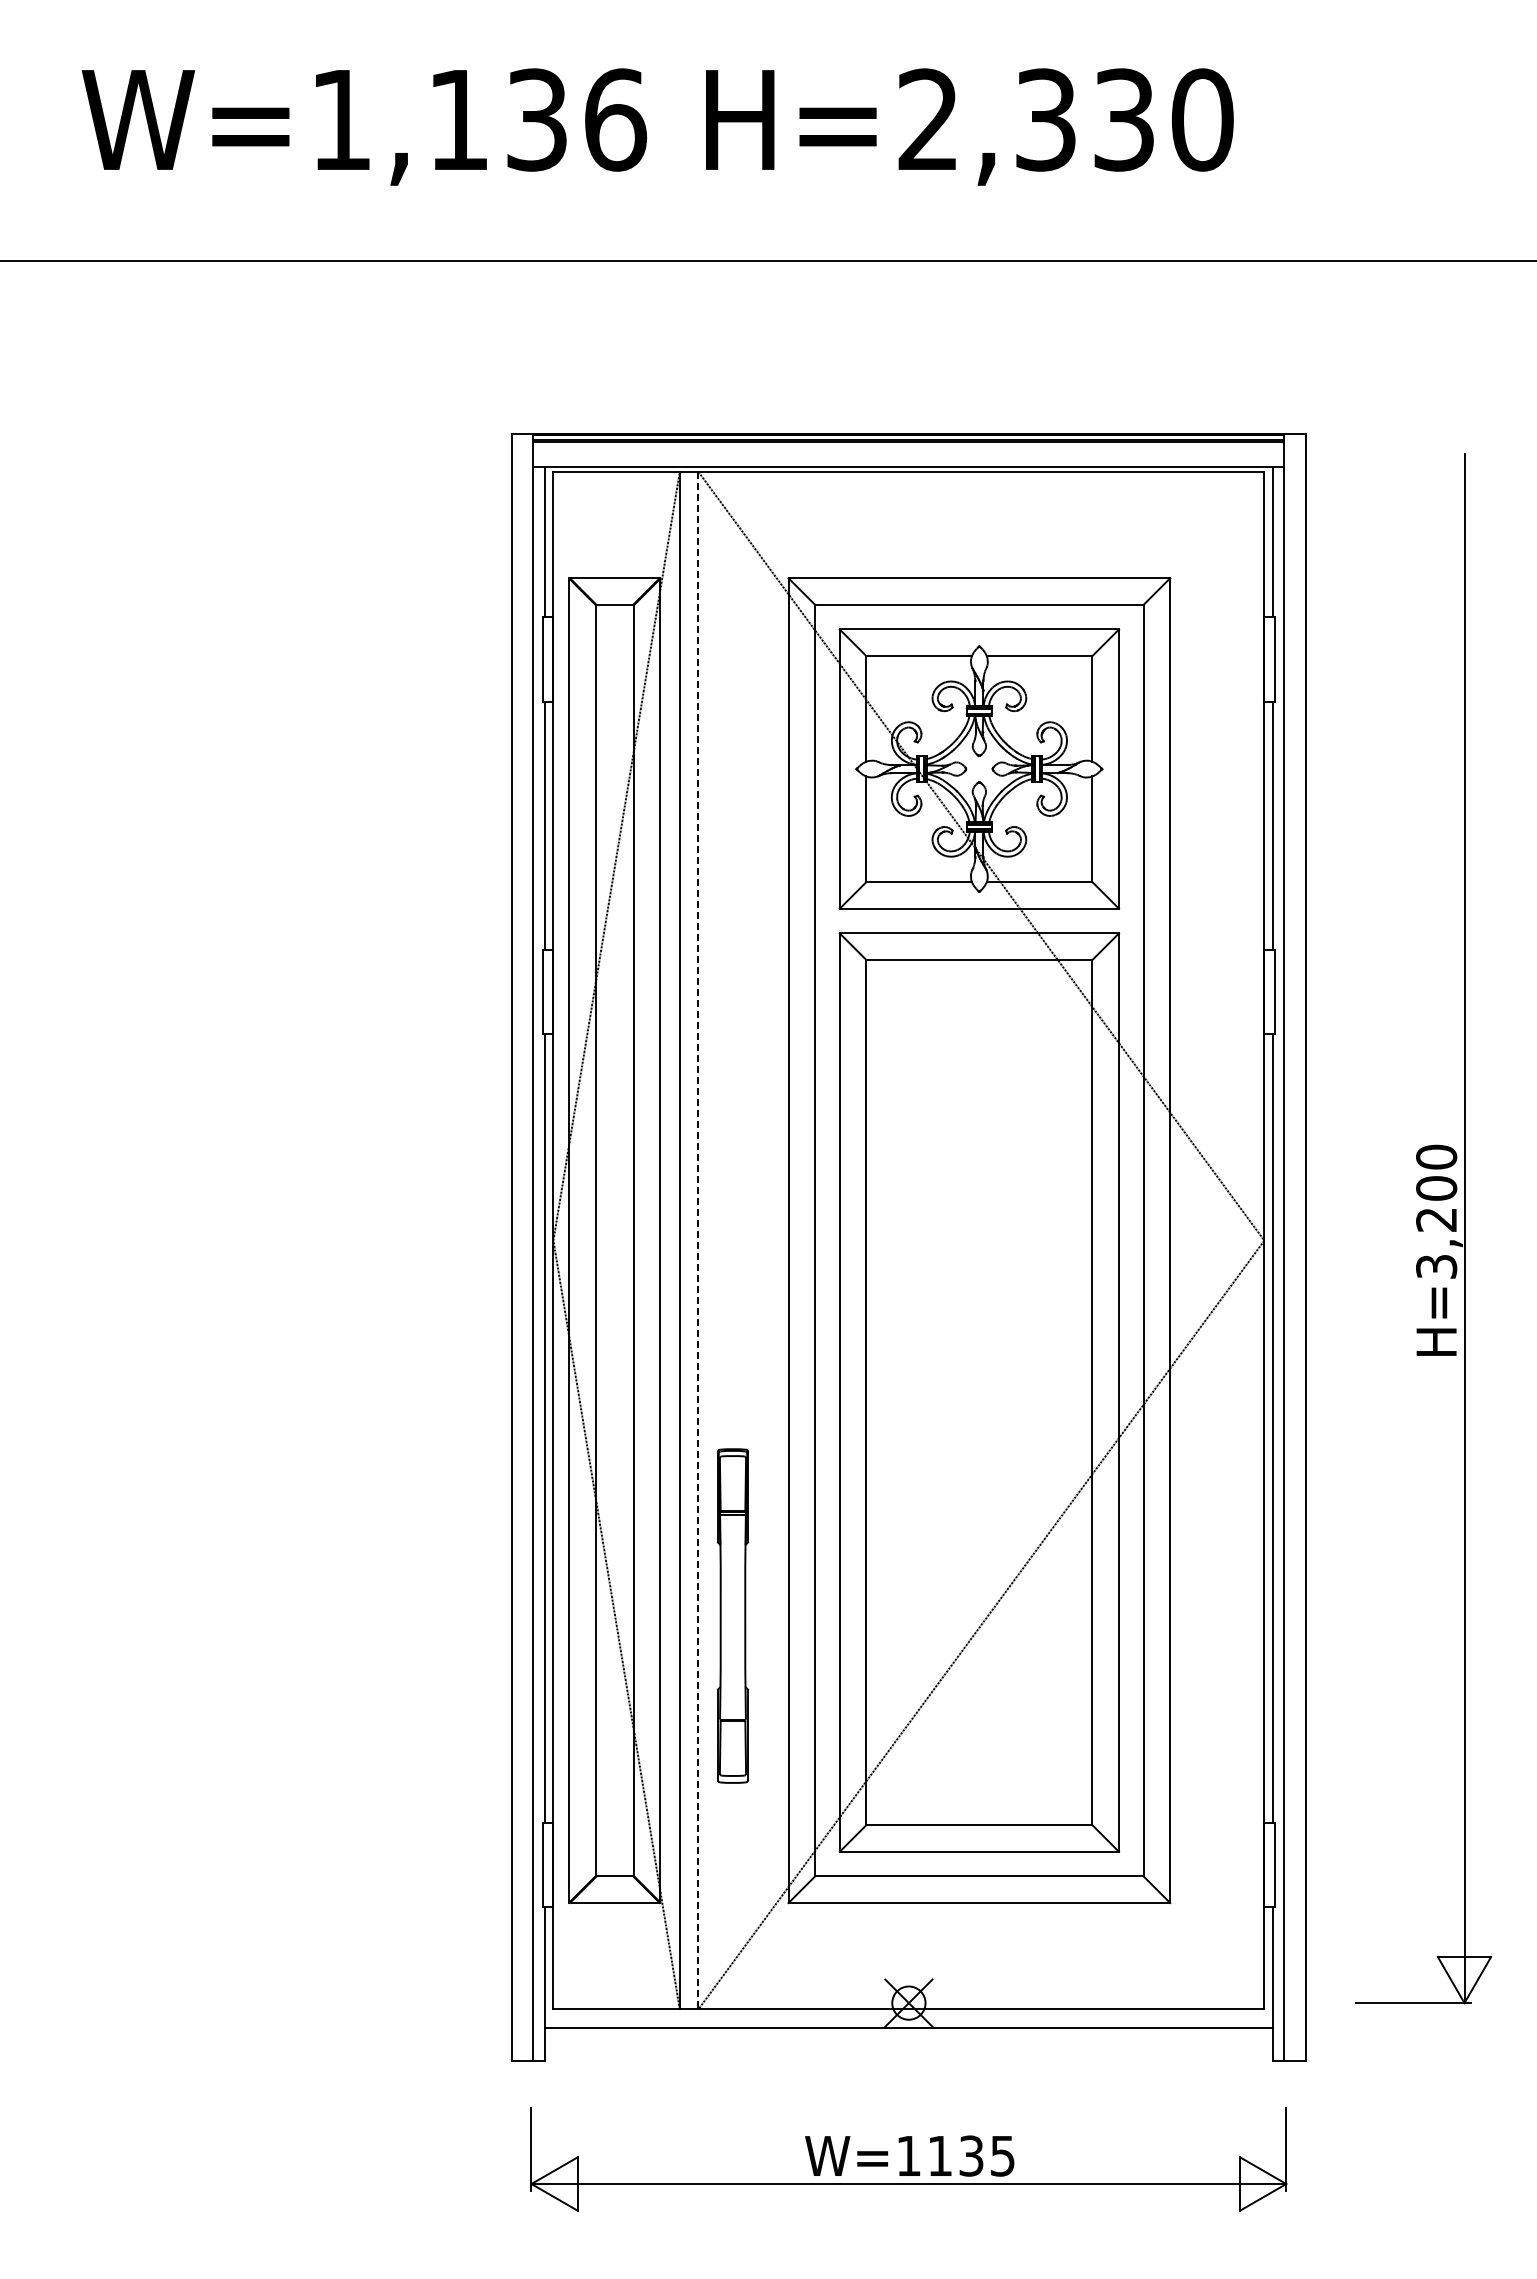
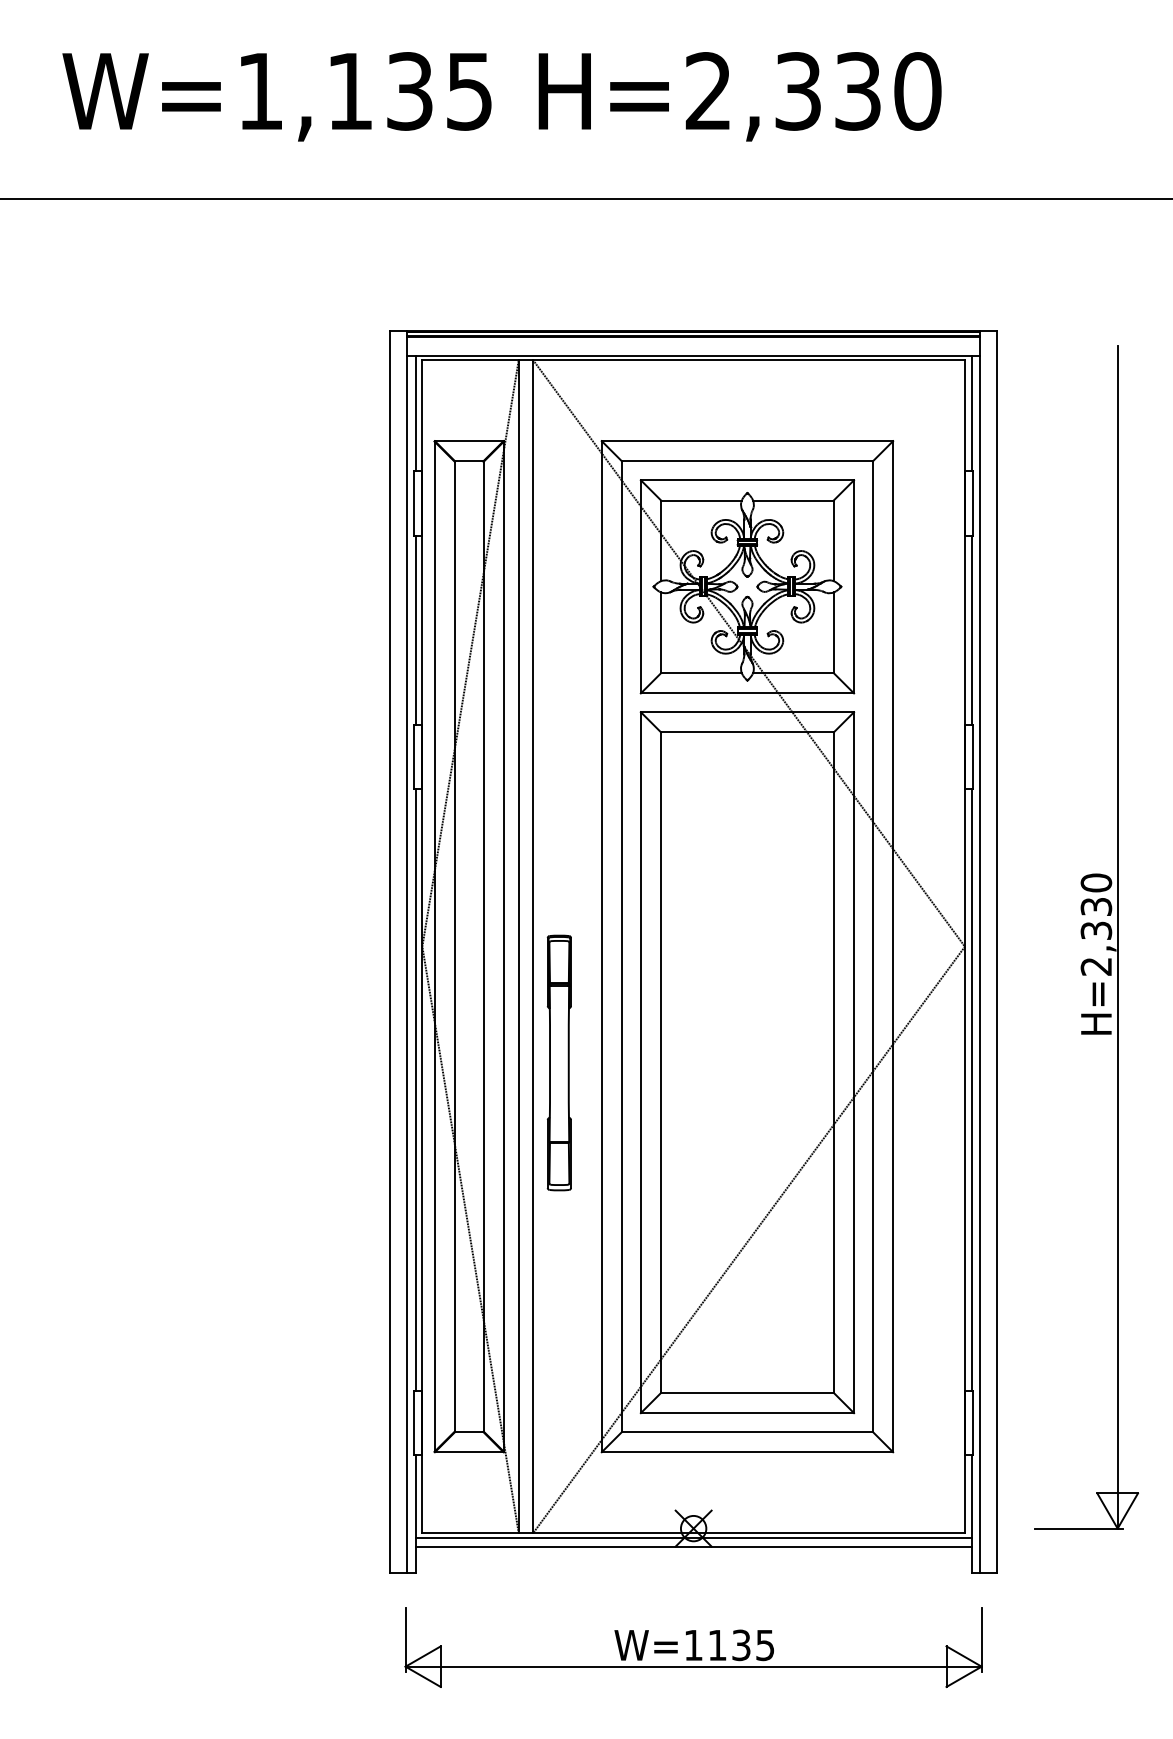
text: (616, 119) -> (470, 91), W=1,136 -> W=1,135
text: (1436, 1227) -> (1096, 936), H=3,200 -> H=2,330
line: (698, 1240) -> (533, 946), dashed -> solid
part: (732, 1615) -> (559, 1062), moved
line: (908, 2015) -> (693, 1538), added

